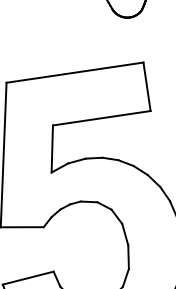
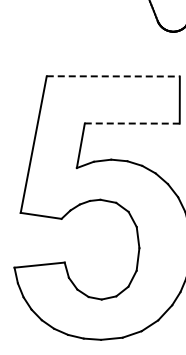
line: (75, 72) -> (113, 76), solid -> dashed
line: (100, 118) -> (131, 123), solid -> dashed

